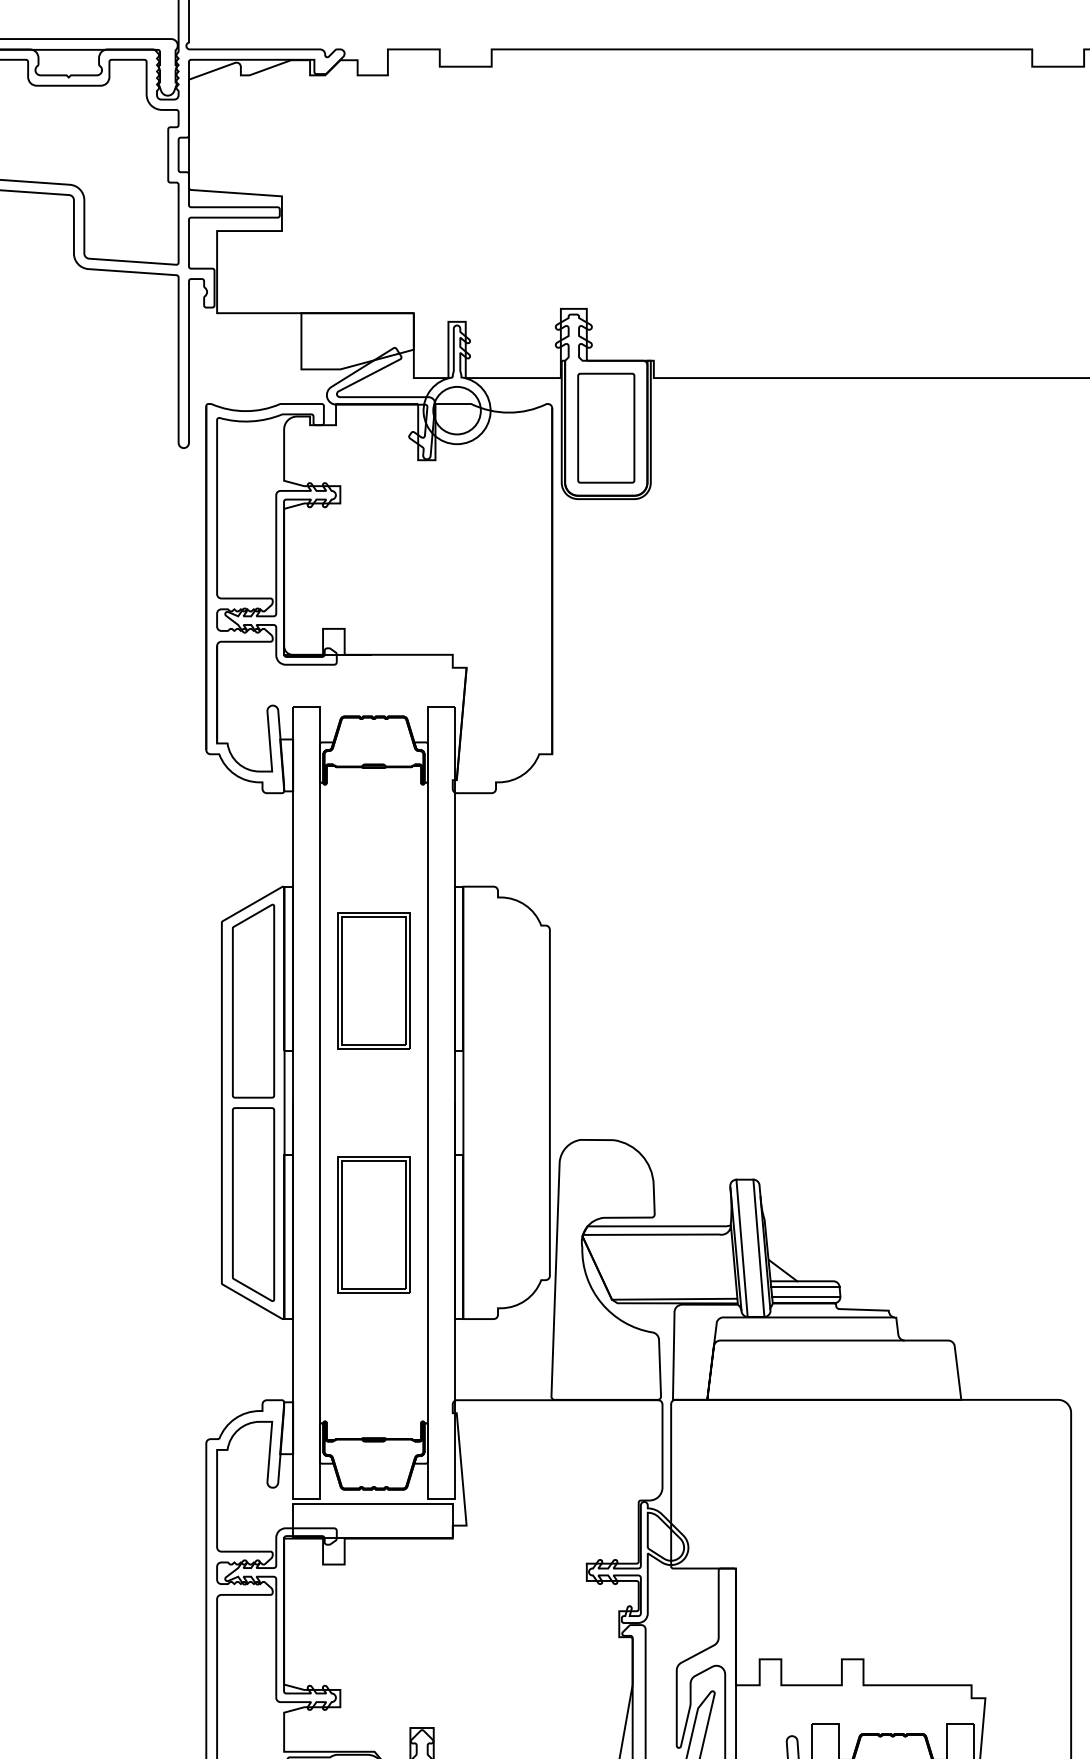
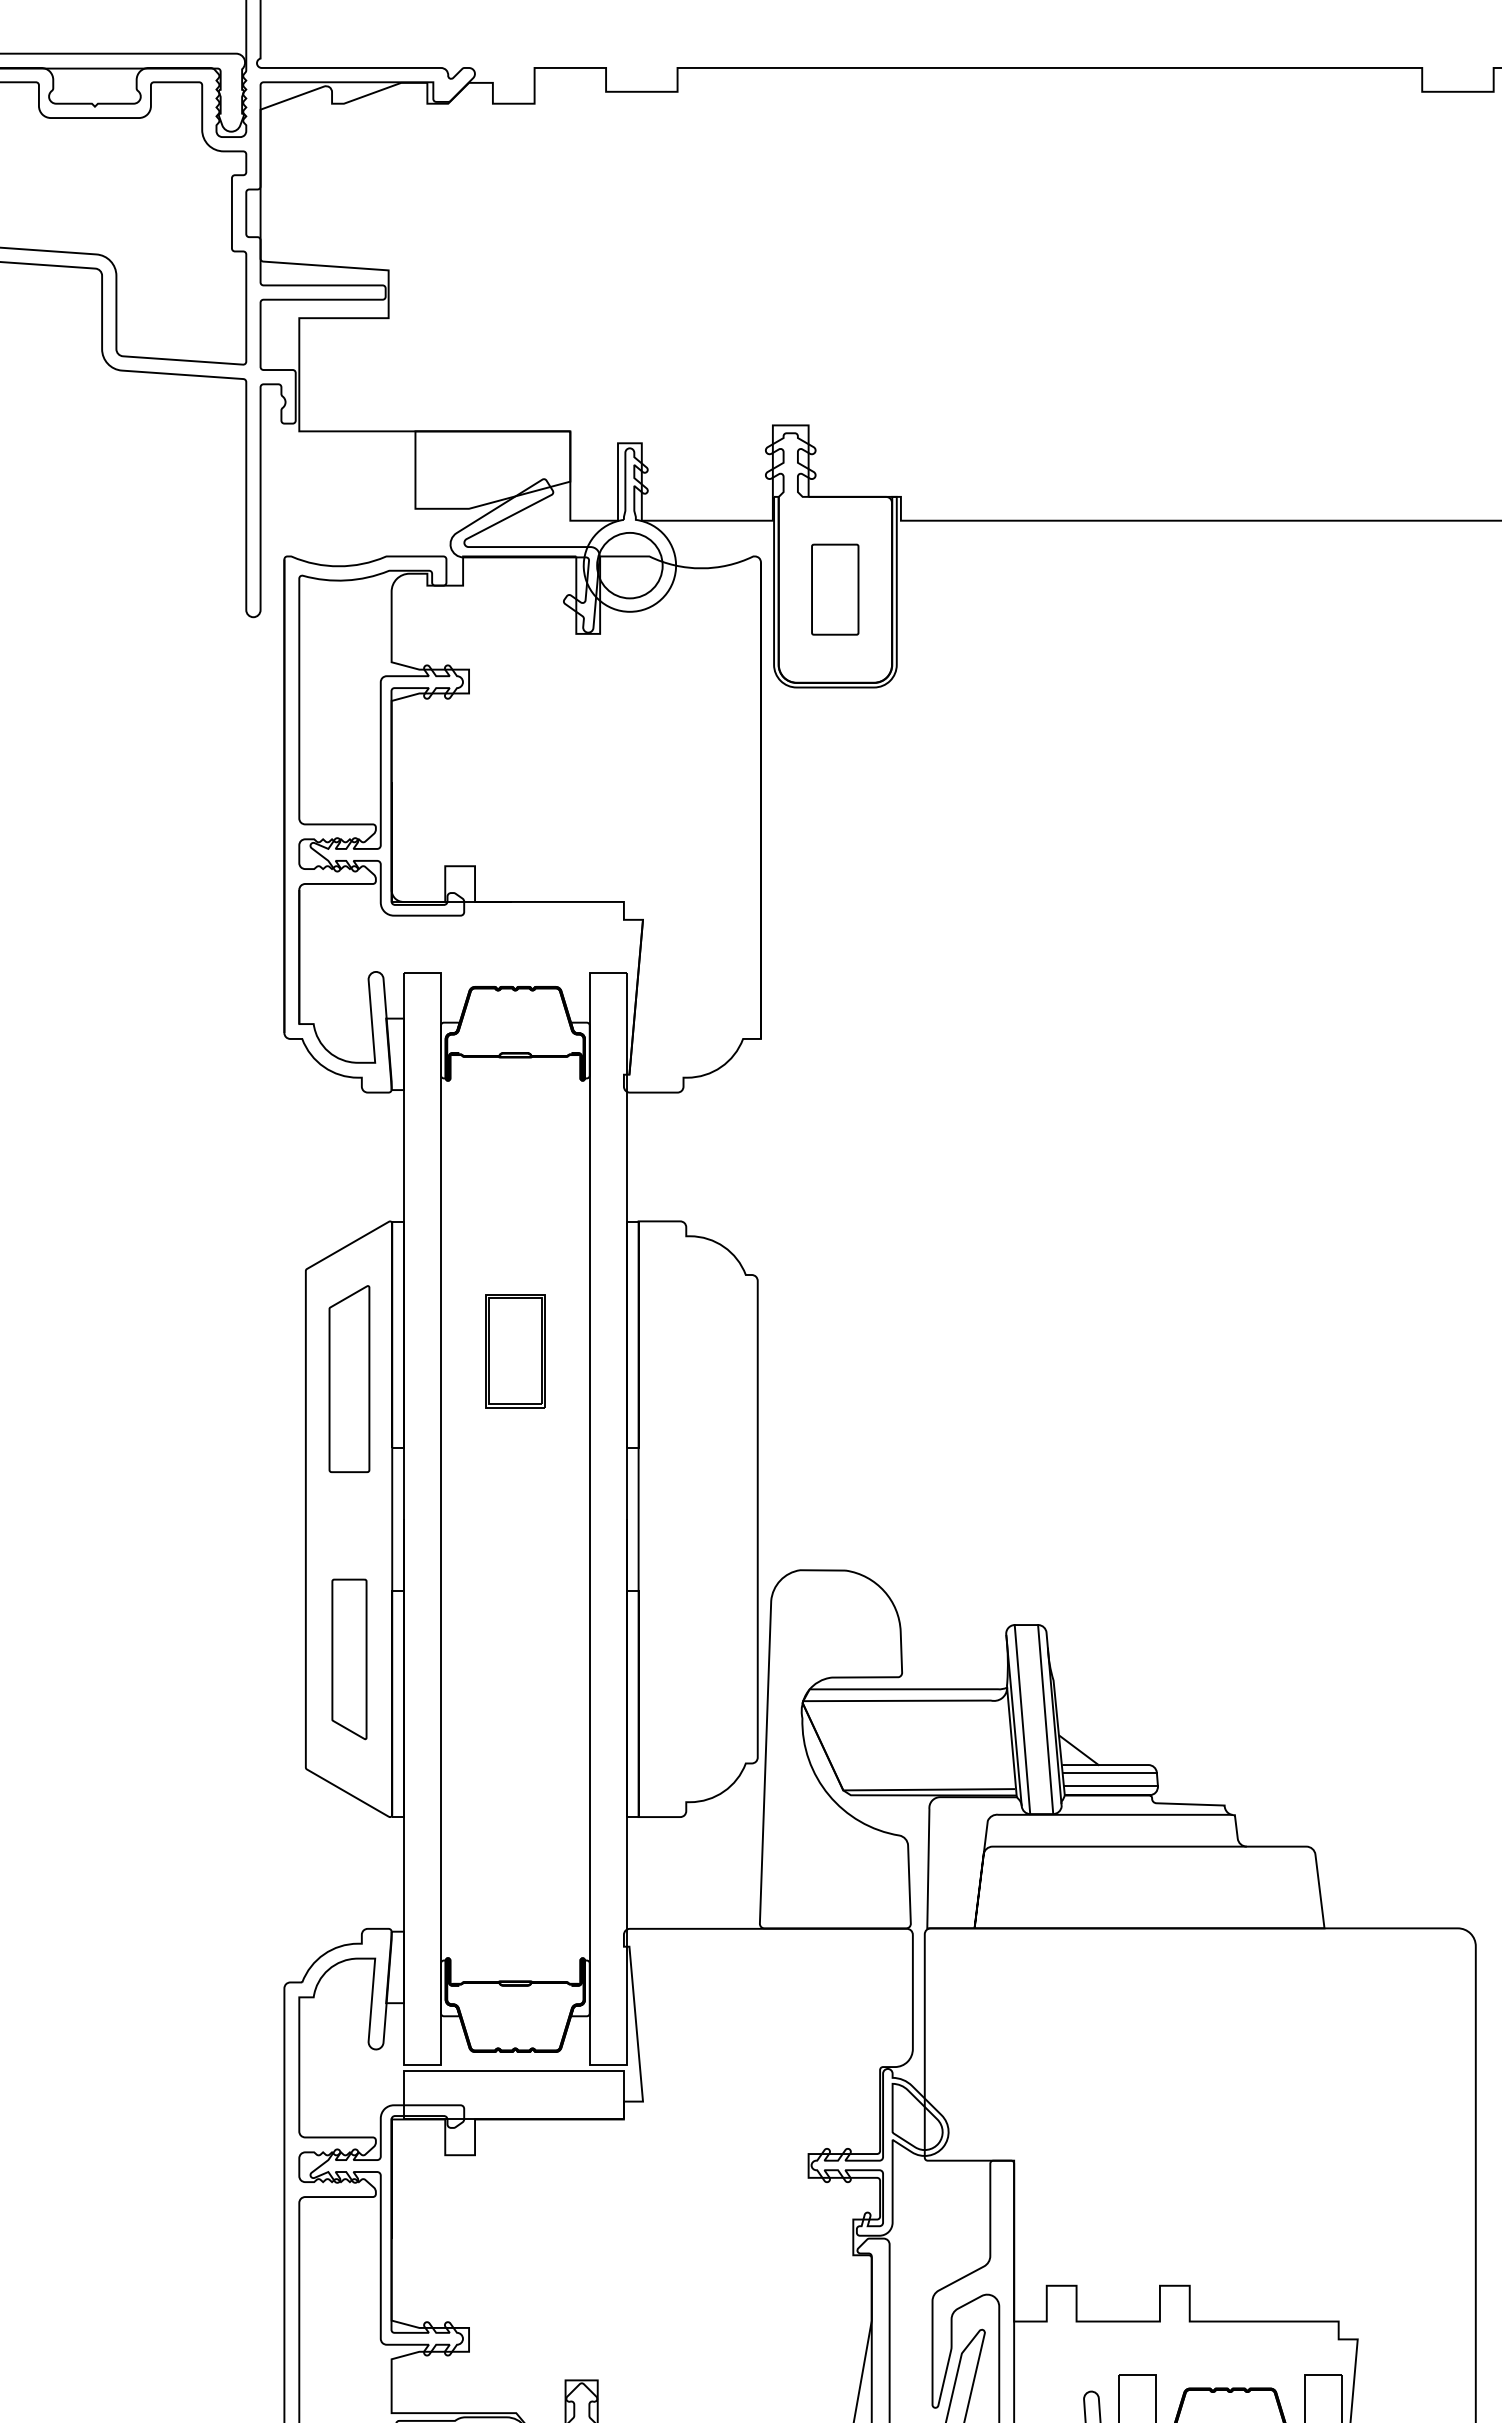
part: (605, 427) -> (834, 589), size x0.6
part: (374, 980) -> (515, 1350), size x0.6
part: (253, 1000) -> (349, 1378), size x0.7
part: (253, 1204) -> (349, 1659), size x0.6
part: (374, 1224) -> (515, 1686), removed

